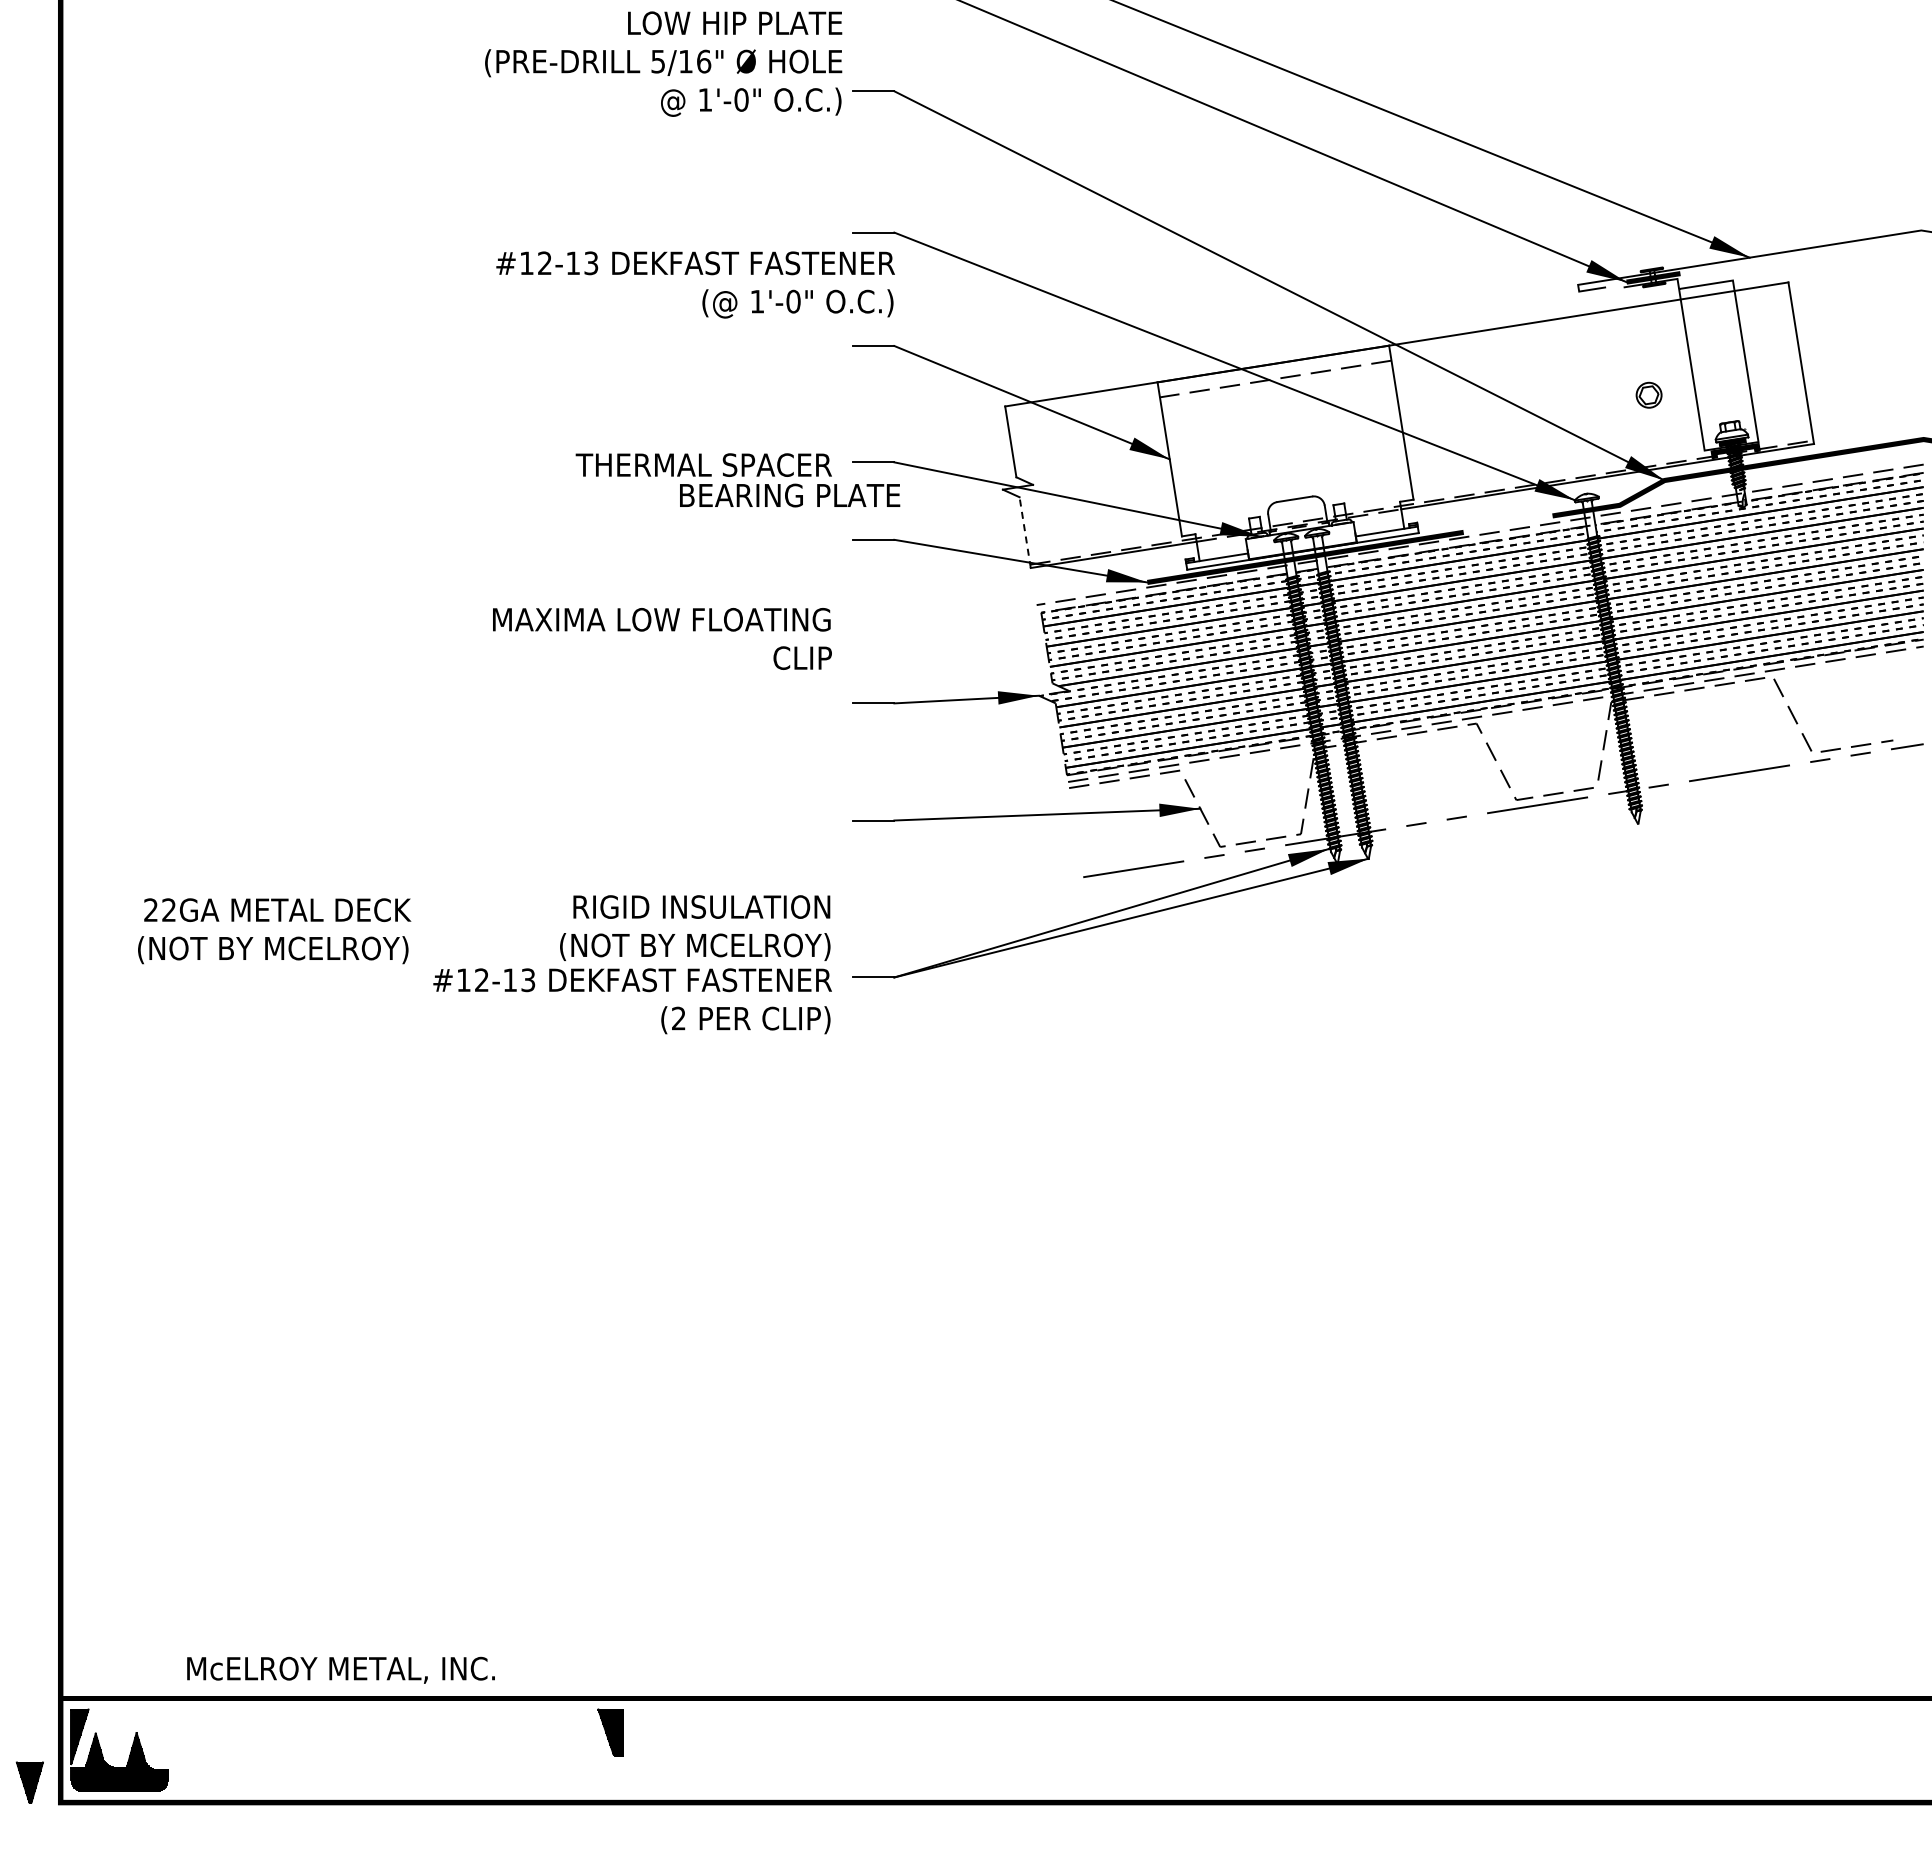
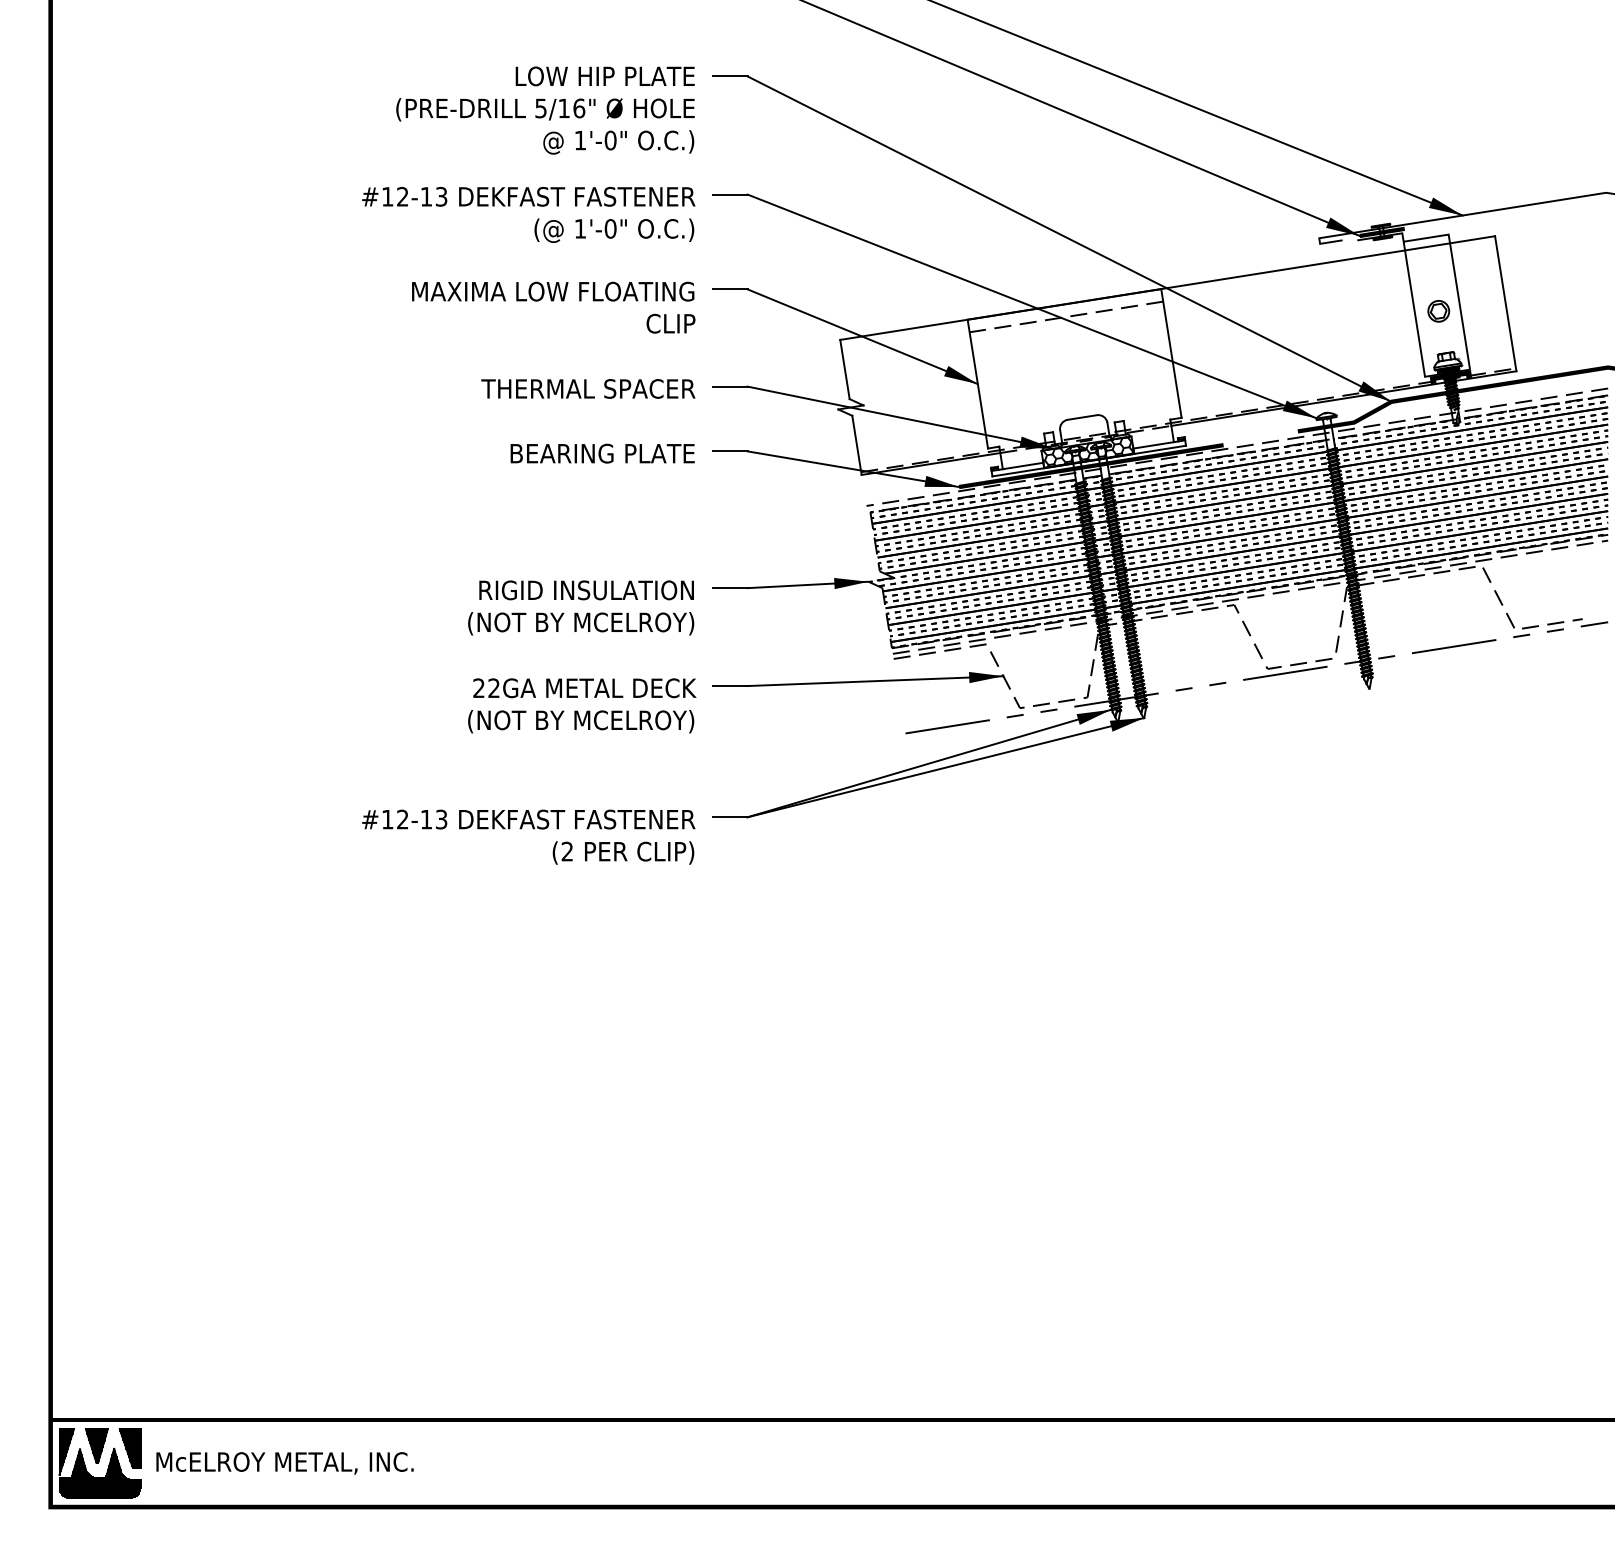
text: (663, 63) -> (545, 110), moved
text: (695, 284) -> (528, 214), moved
part: (1648, 394) -> (1438, 310), moved
text: (790, 495) -> (603, 453), moved
line: (1025, 532) -> (857, 445), dashed -> solid
hatch: (1300, 540) -> (1087, 451), added
text: (662, 638) -> (553, 307), moved
text: (695, 927) -> (581, 607), moved
text: (274, 931) -> (582, 706), moved
text: (340, 1669) -> (284, 1462), moved
part: (610, 1732) -> (129, 1448), moved
part: (29, 1782) -> (96, 1445), moved

